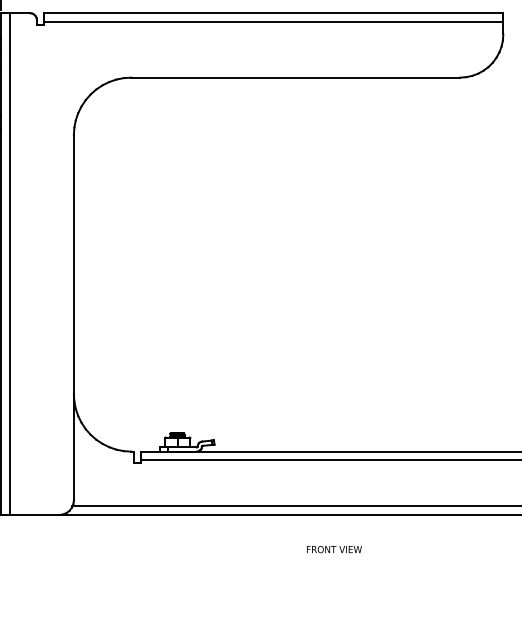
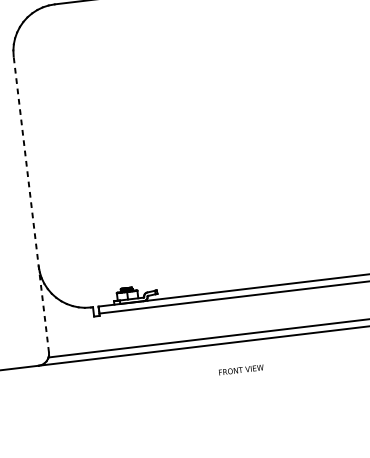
line: (73, 317) -> (31, 204), solid -> dashed
text: (334, 549) -> (241, 369), moved

